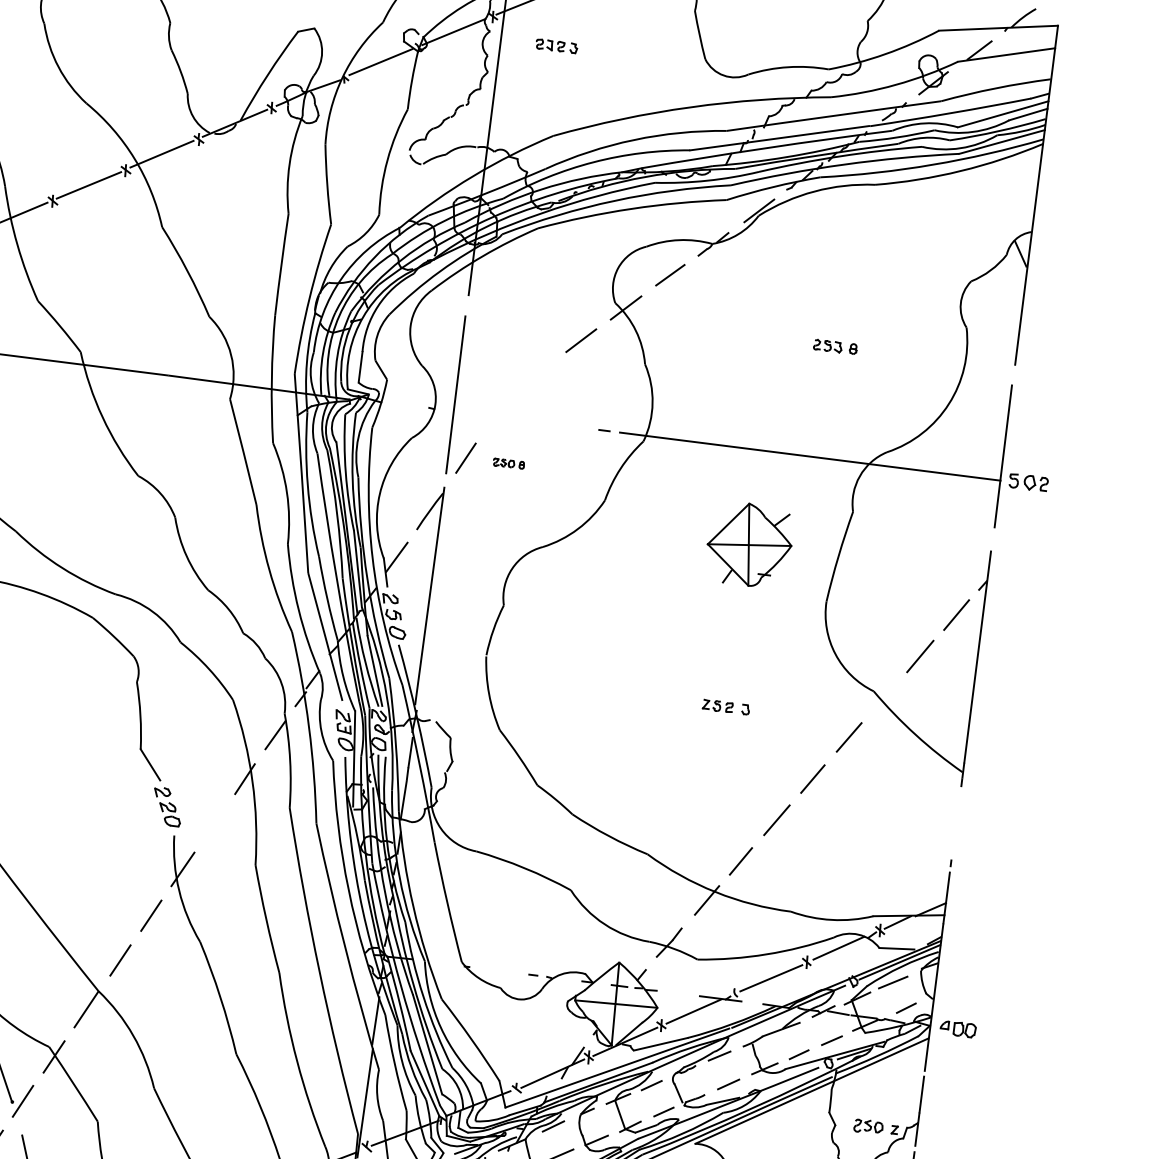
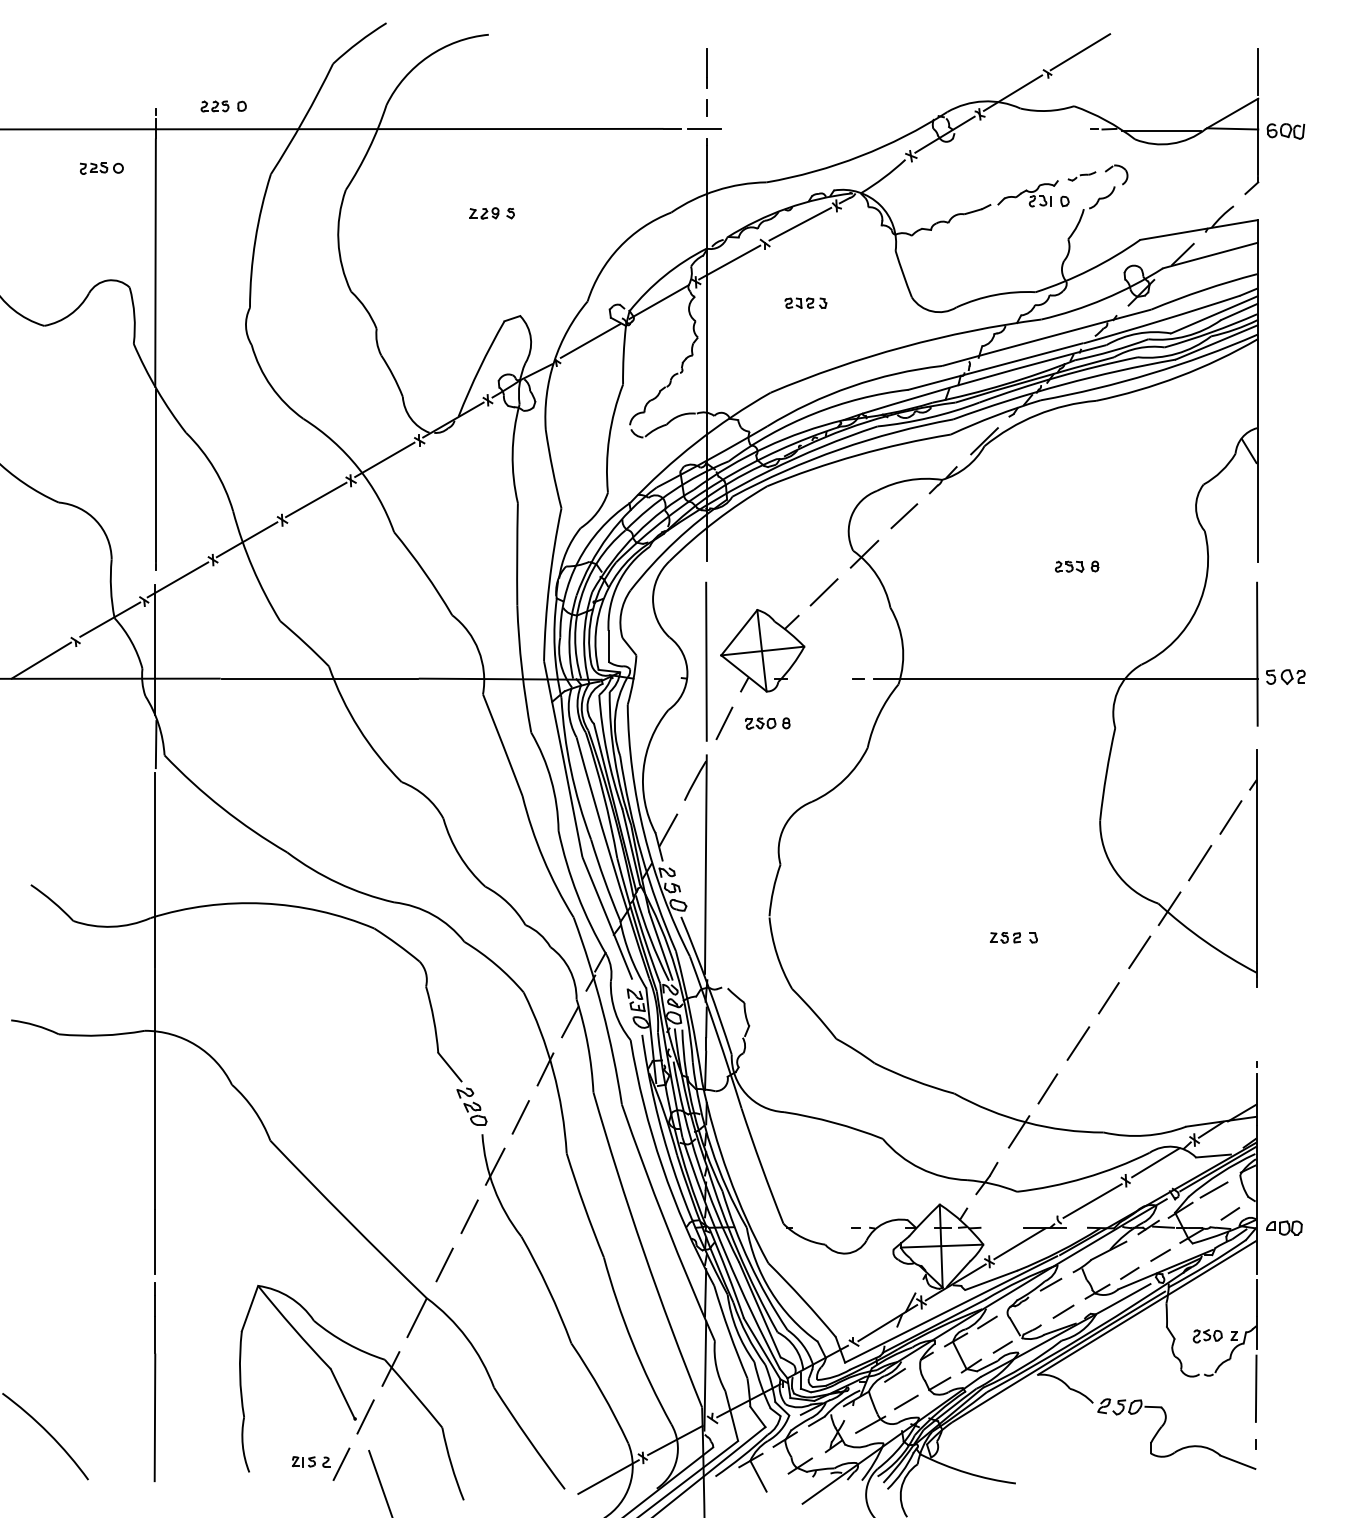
part: (556, 45) -> (805, 302), moved
part: (508, 463) -> (767, 723), size x1.43
part: (749, 544) -> (762, 650), moved
line: (884, 697) -> (1169, 908), added
line: (214, 823) -> (520, 1117), added

